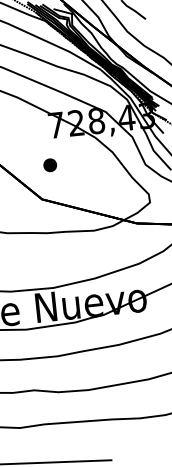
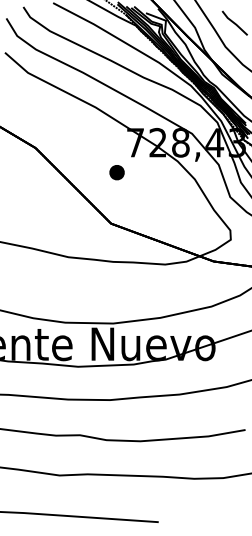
part: (49, 165) -> (116, 172), moved

